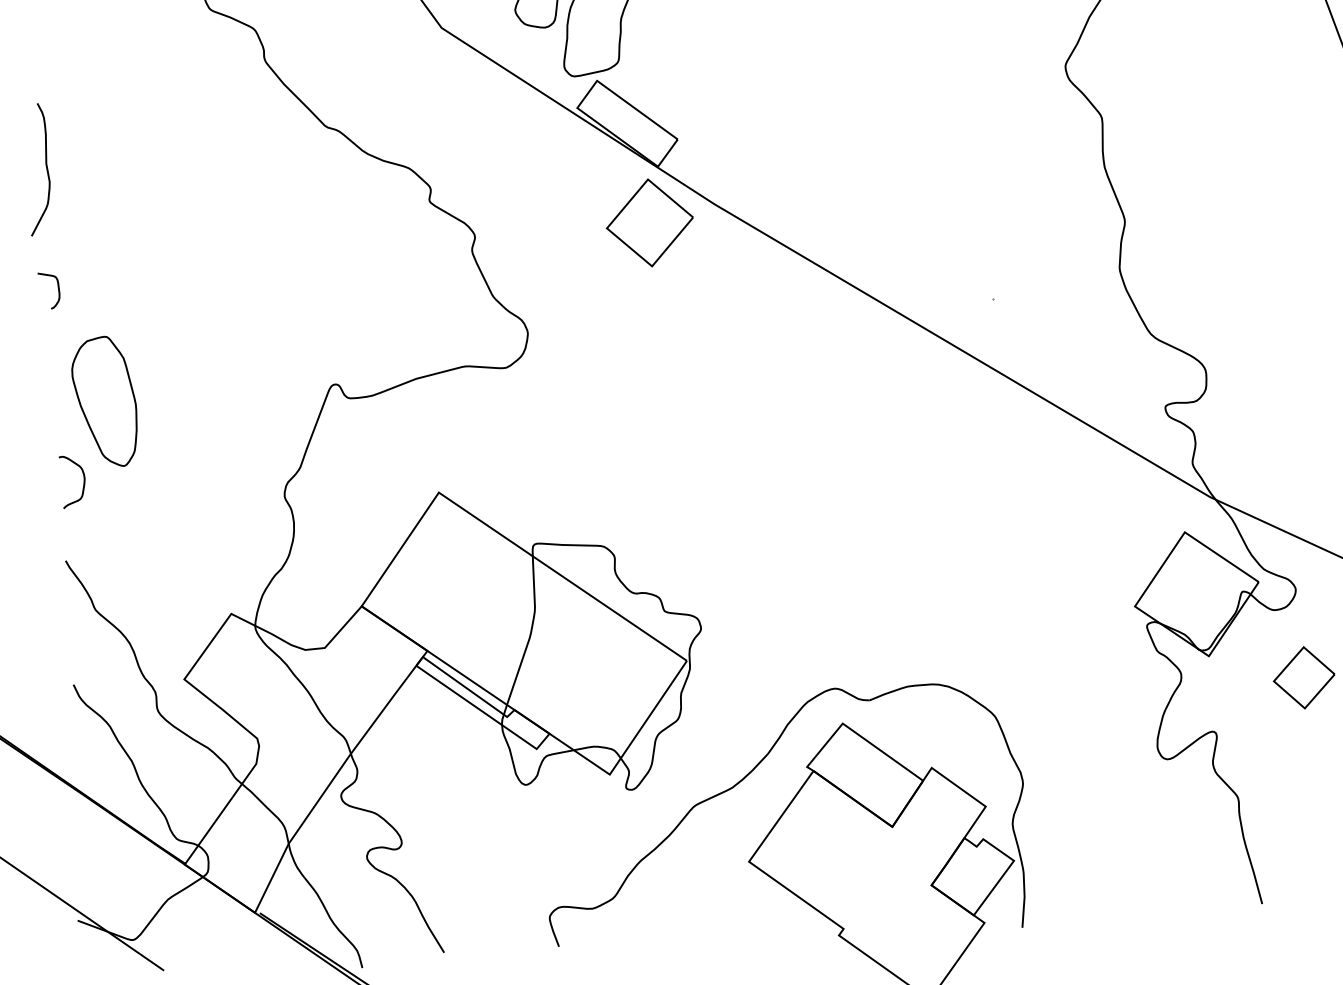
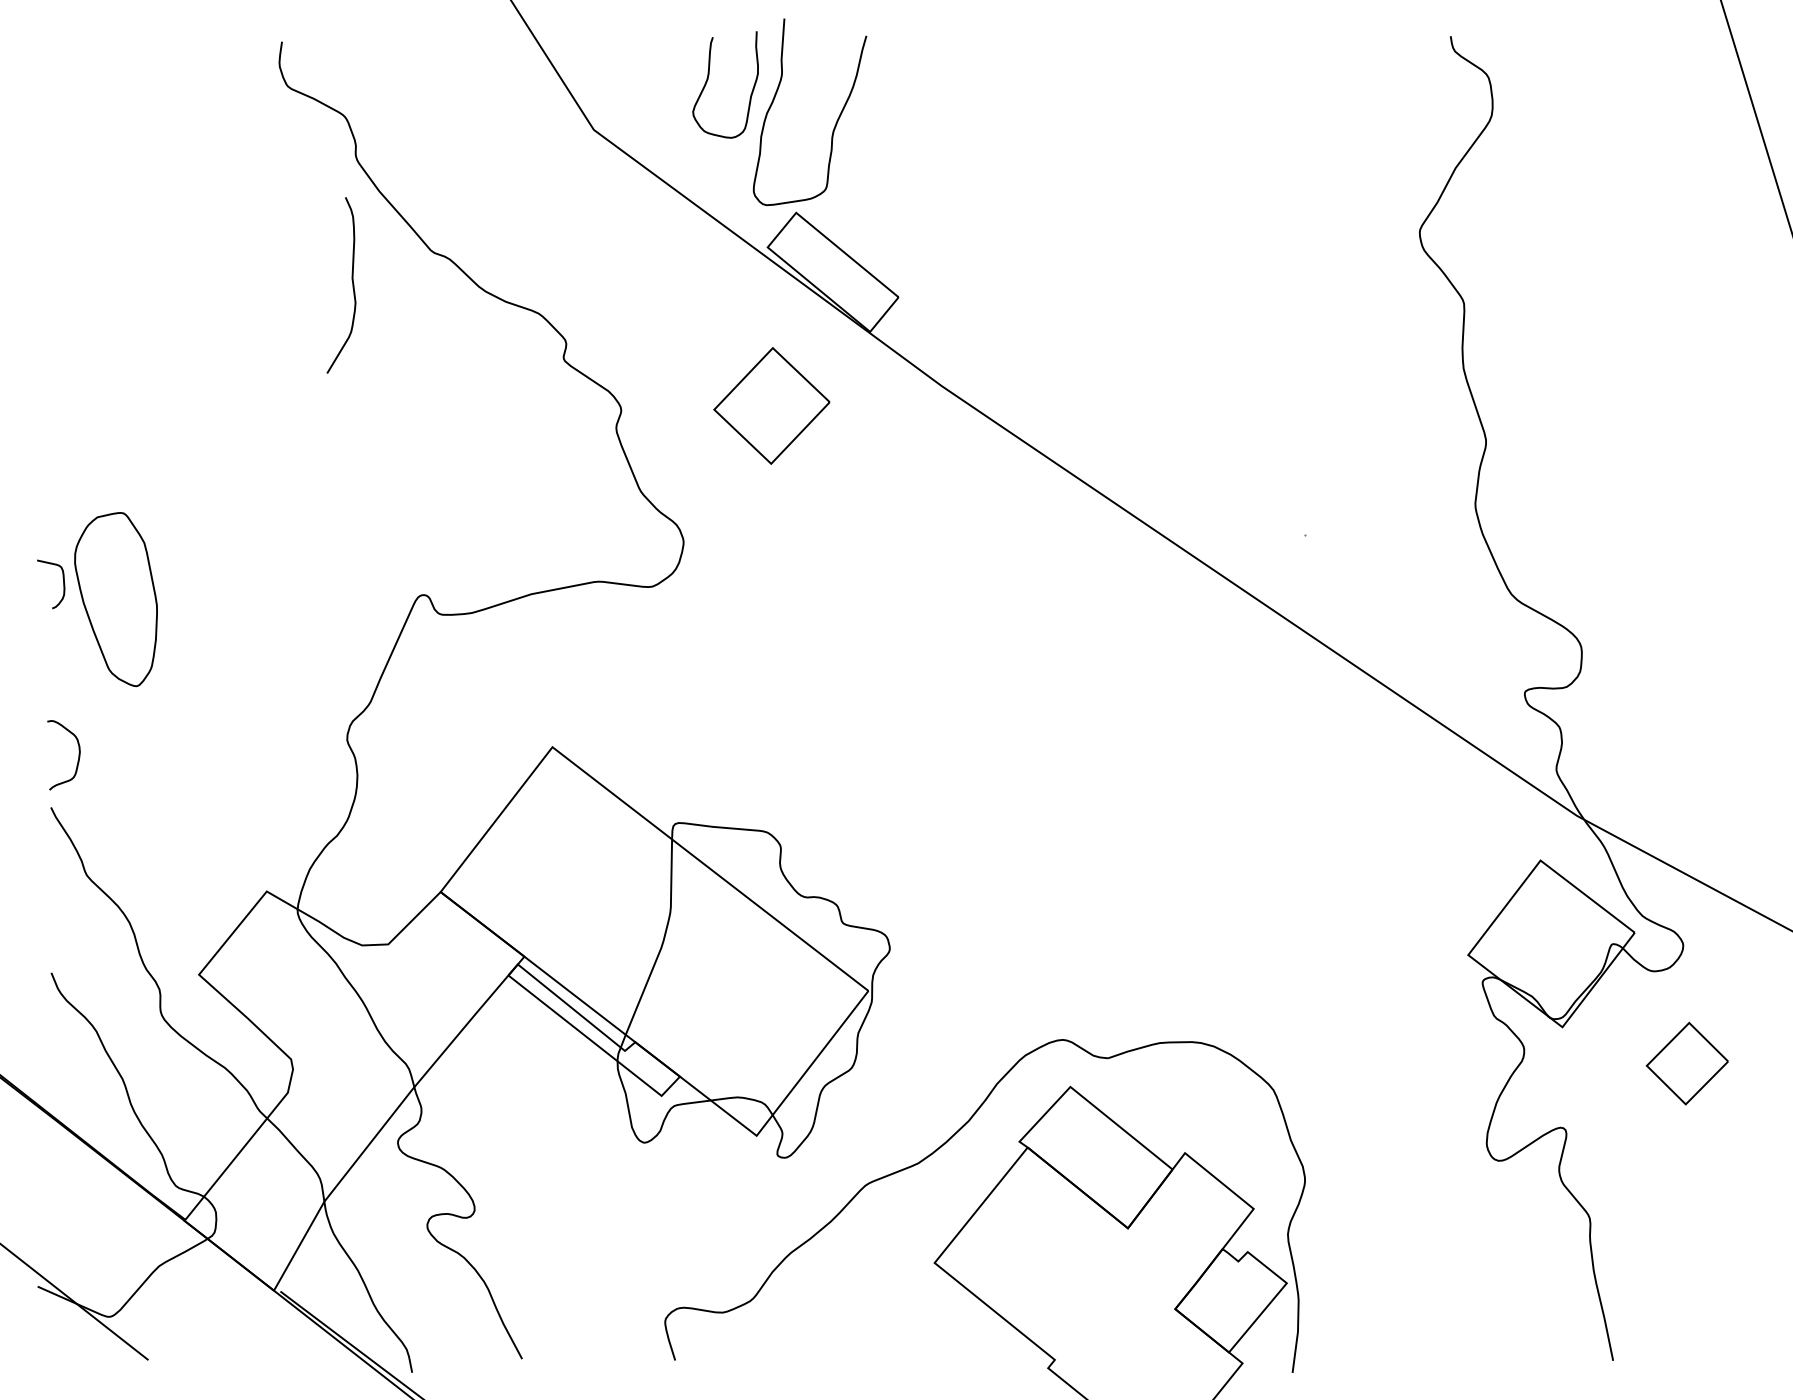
curve: (46, 169) -> (352, 285), moved
part: (649, 222) -> (771, 405), moved
curve: (58, 290) -> (63, 584), moved
curve: (83, 485) -> (77, 760), moved

